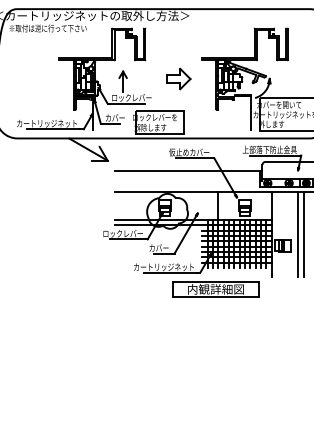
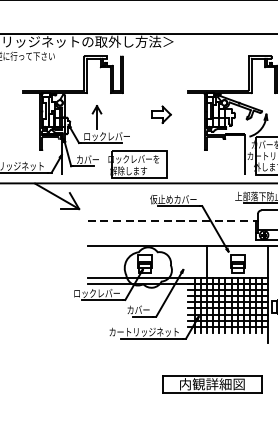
part: (178, 78) -> (160, 114), size x0.7
line: (187, 171) -> (171, 221), solid -> dashed
part: (215, 289) -> (211, 384), moved

